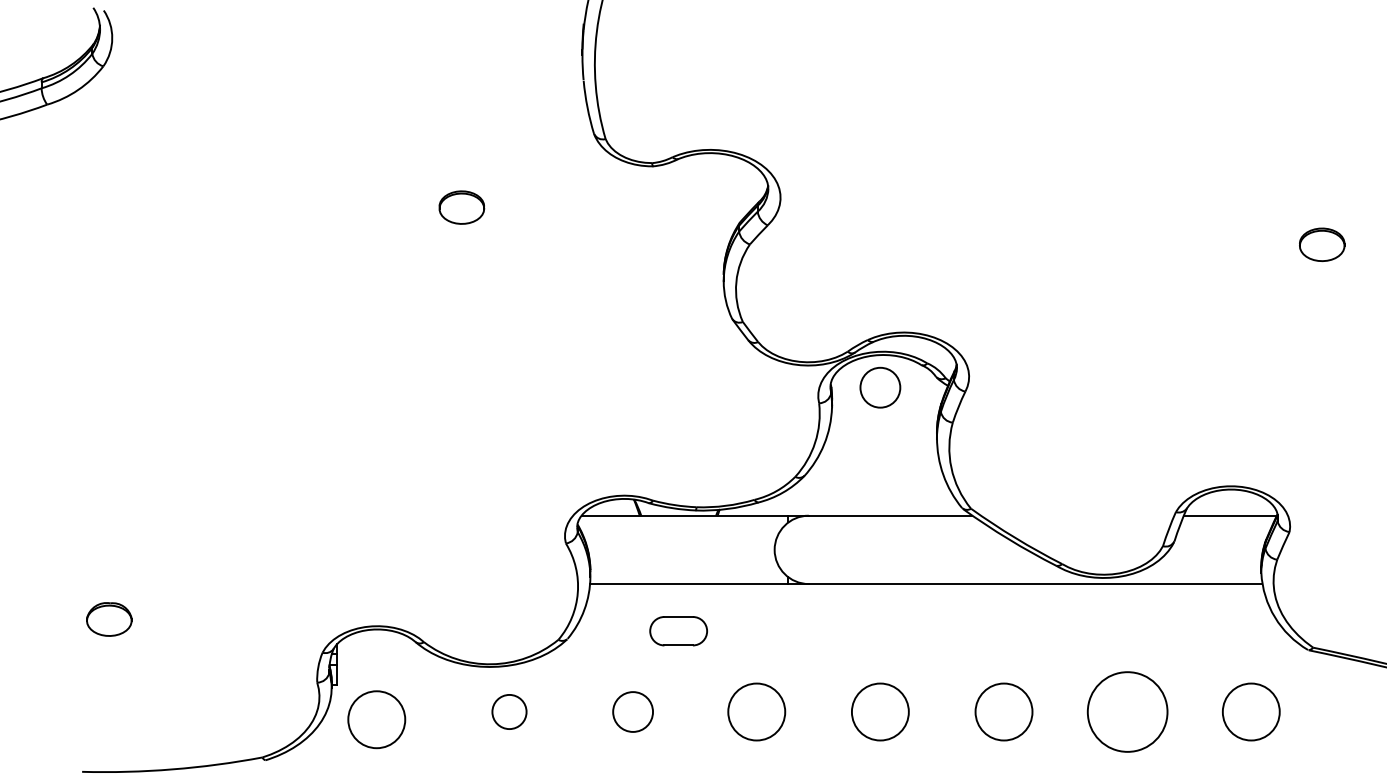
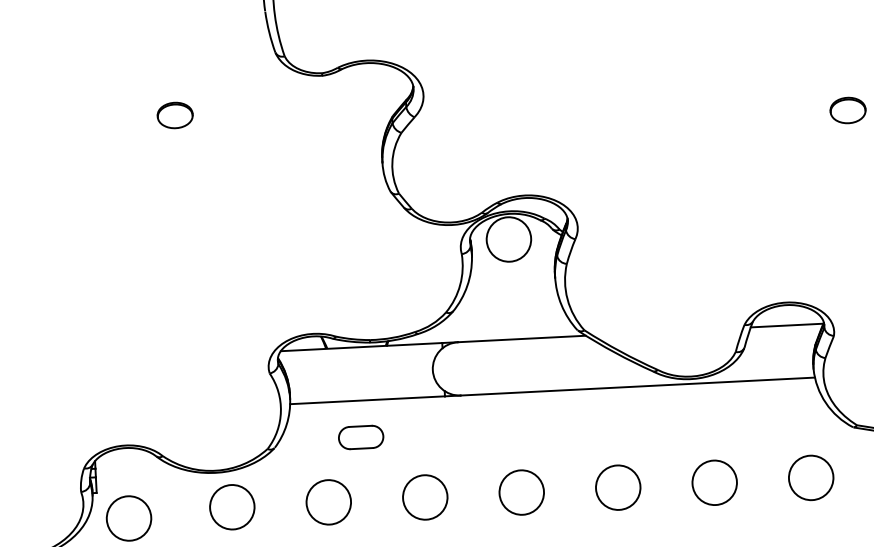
circle: (879, 387) -> (508, 239), size x1.43
circle: (509, 711) -> (232, 506), size x1.67
circle: (632, 711) -> (328, 501), size x1.43
circle: (1127, 711) -> (714, 482), size x0.71

